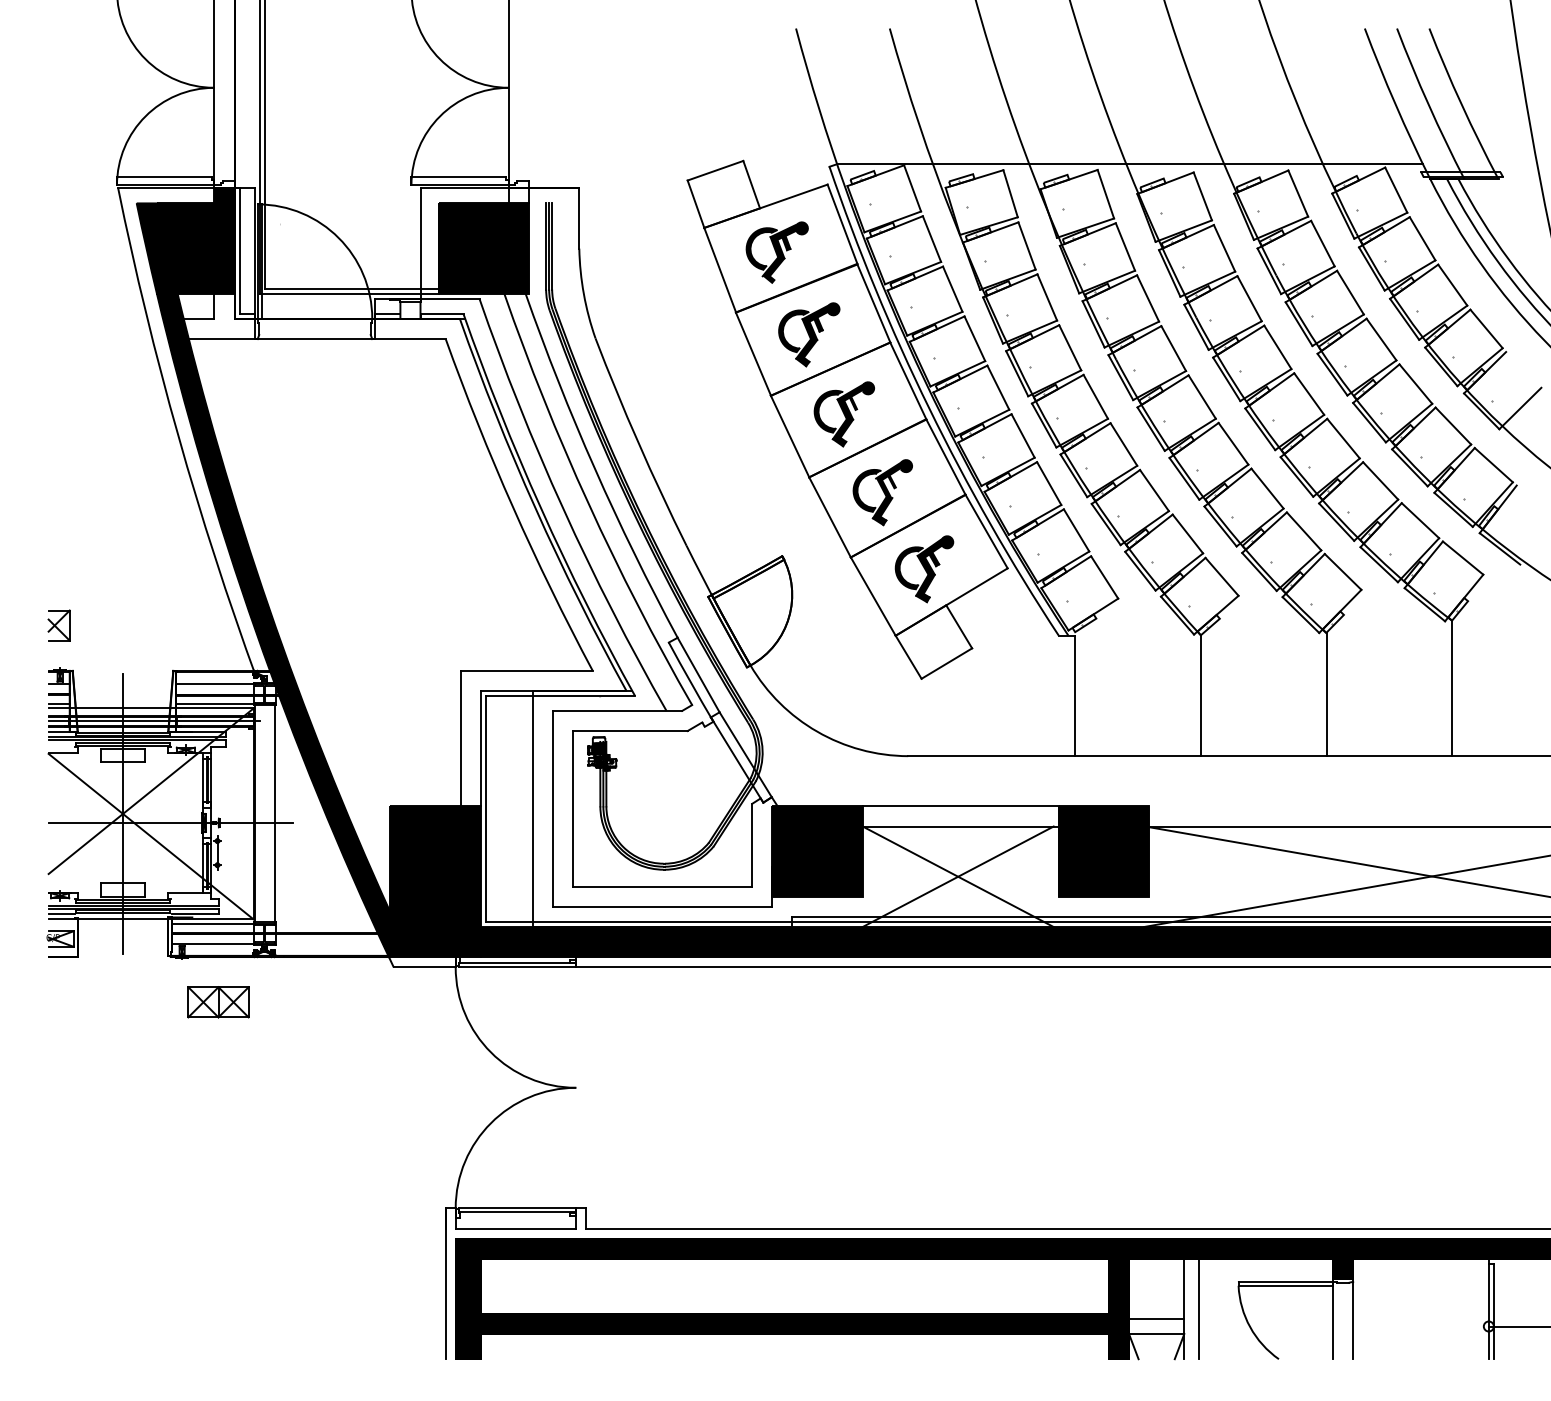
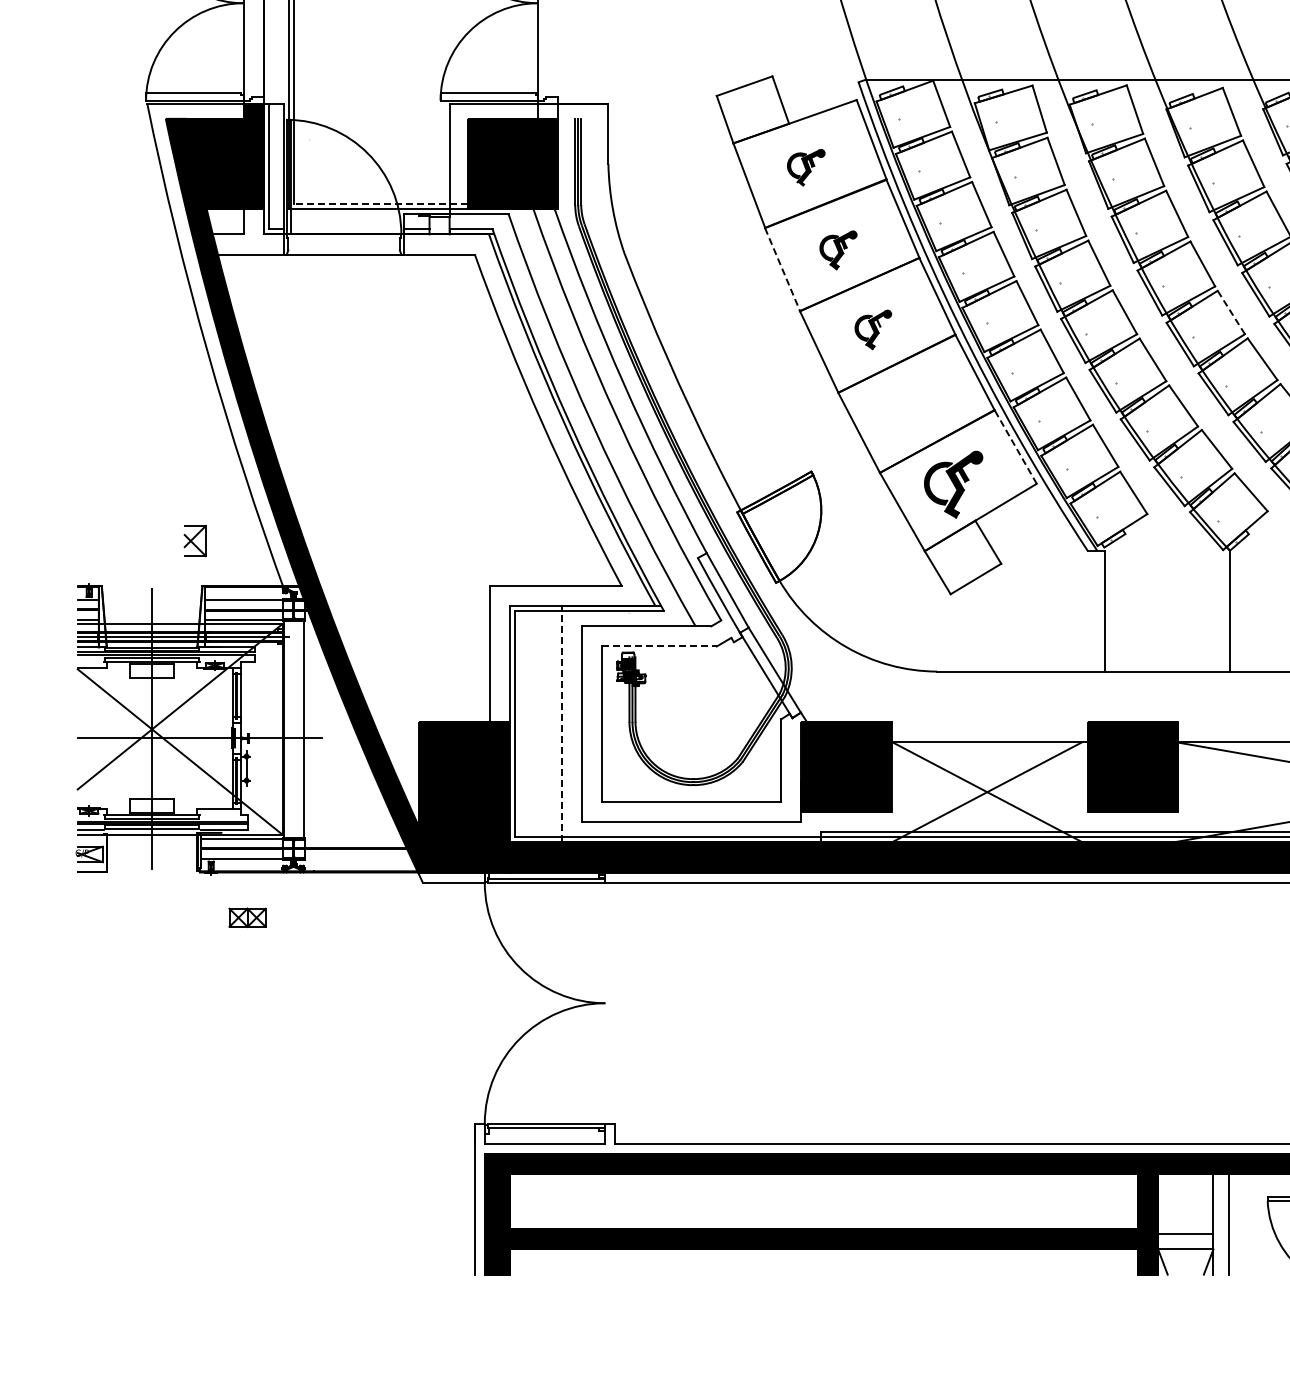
part: (776, 252) -> (805, 167), size x0.6
line: (351, 288) -> (380, 203), solid -> dashed
part: (809, 334) -> (838, 249), size x0.6
line: (753, 354) -> (782, 269), solid -> dashed
line: (1202, 397) -> (1231, 312), solid -> dashed
part: (843, 414) -> (872, 329), size x0.6
part: (882, 492) -> (911, 407), removed
line: (986, 531) -> (1015, 446), solid -> dashed
part: (58, 625) -> (194, 540), moved
line: (630, 731) -> (659, 646), solid -> dashed
line: (960, 806) -> (989, 721), removed
line: (533, 808) -> (562, 723), solid -> dashed
part: (218, 1002) -> (247, 917), size x0.6

